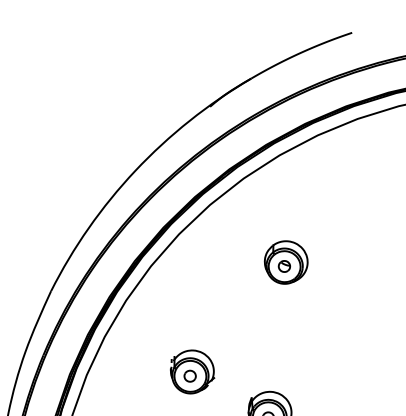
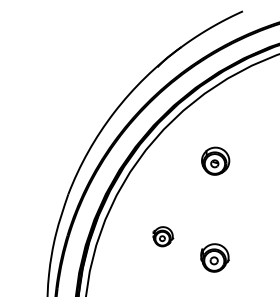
part: (193, 371) -> (163, 236), size x0.7

